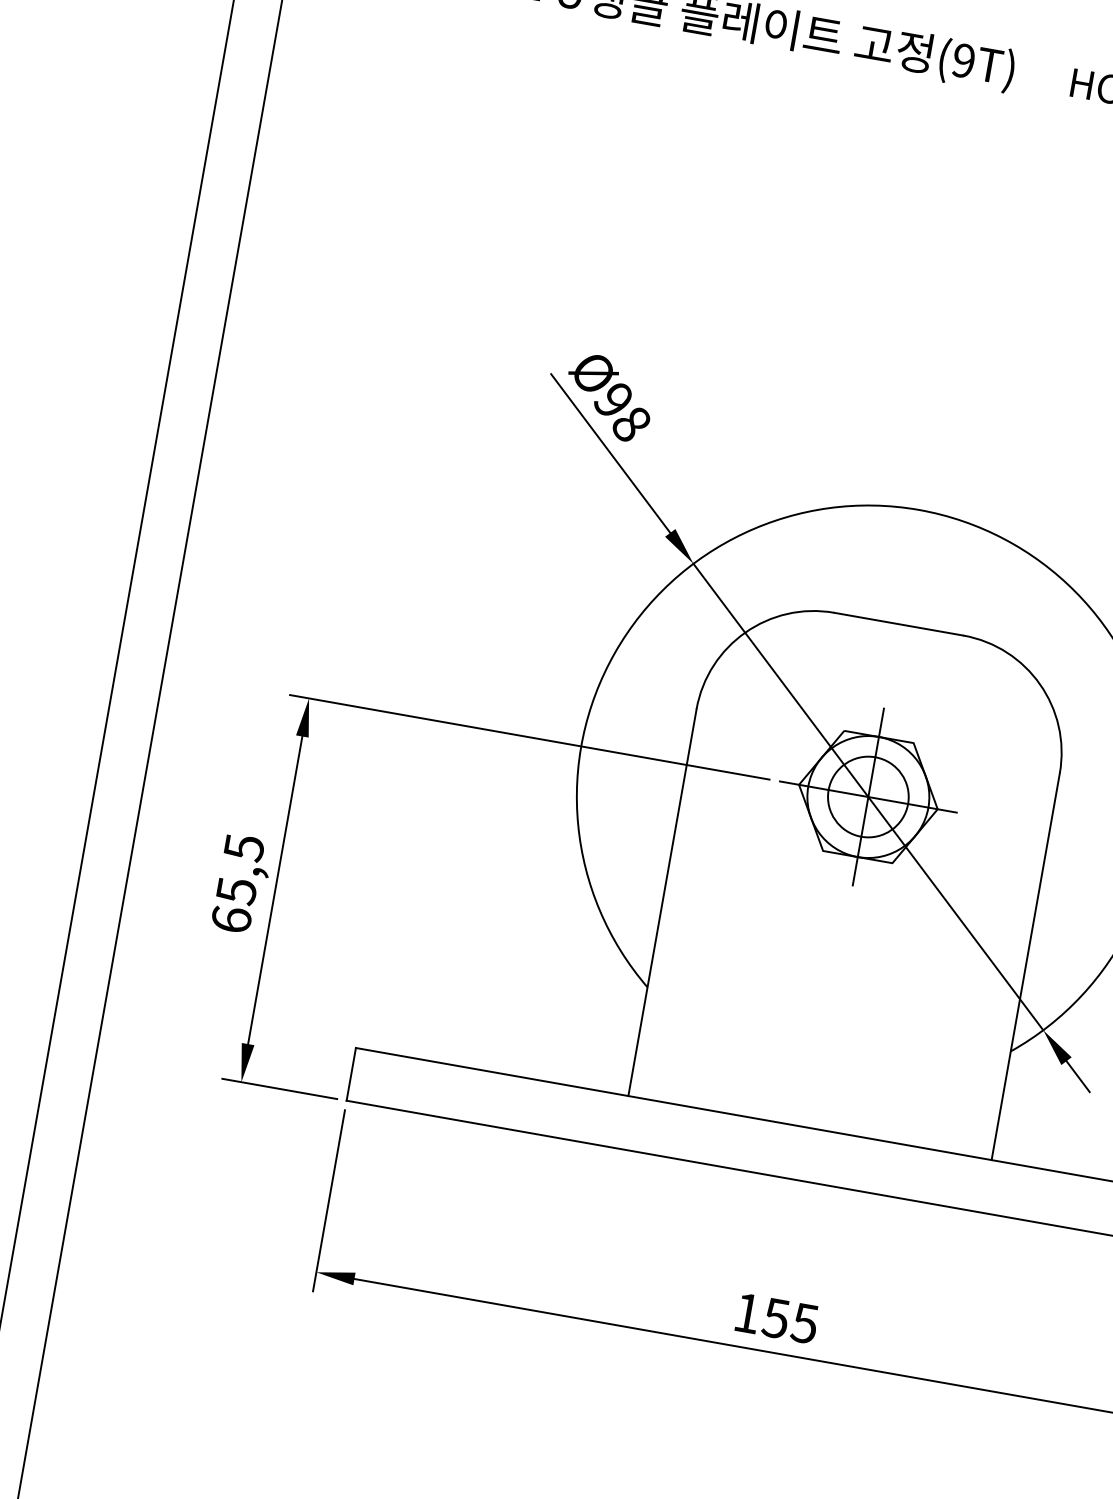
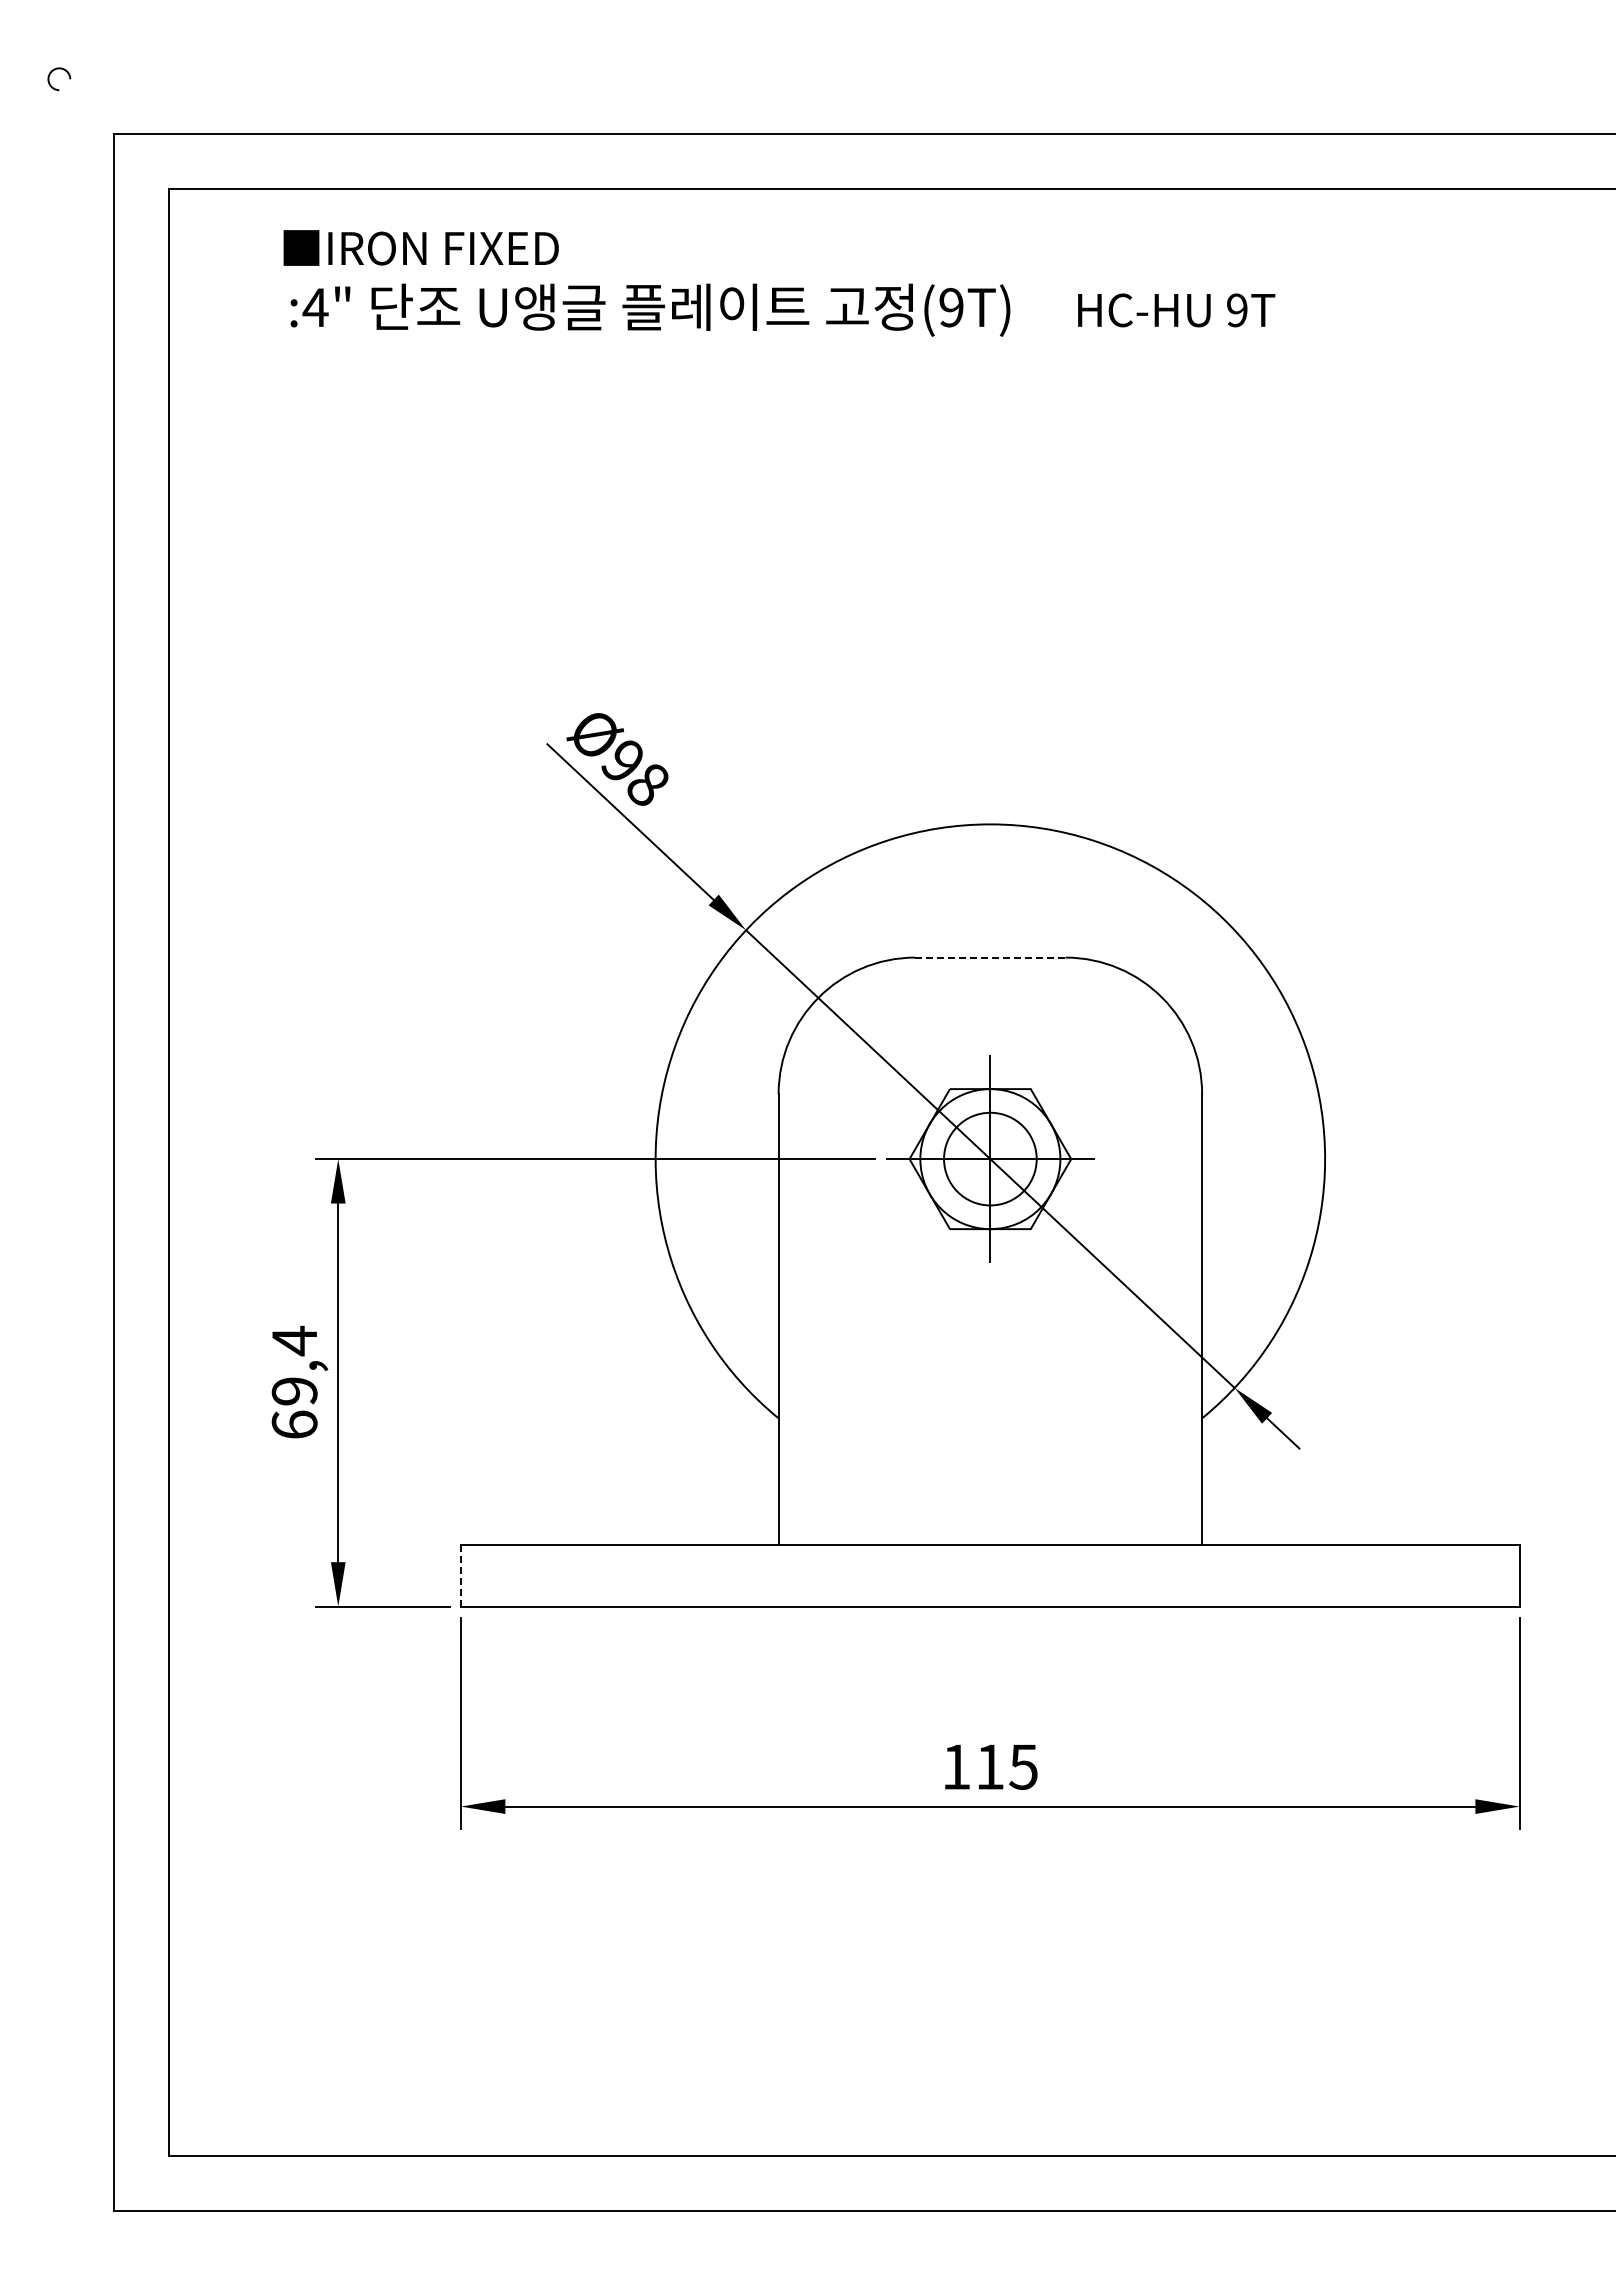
line: (898, 624) -> (990, 957), solid -> dashed
text: (240, 868) -> (294, 1365), 65,5 -> 69,4
line: (350, 1074) -> (460, 1575), solid -> dashed
text: (775, 1317) -> (989, 1766), 155 -> 115

